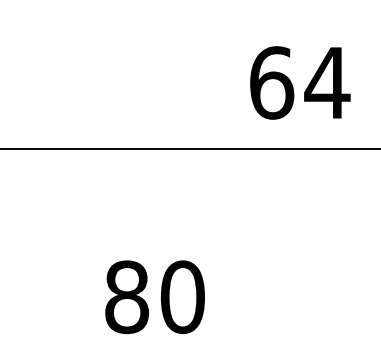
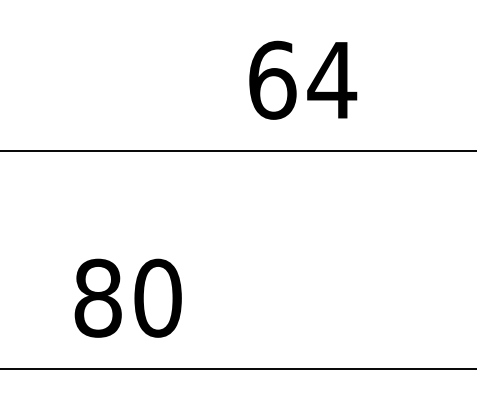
text: (300, 82) -> (303, 79), moved
text: (154, 296) -> (127, 297), moved

